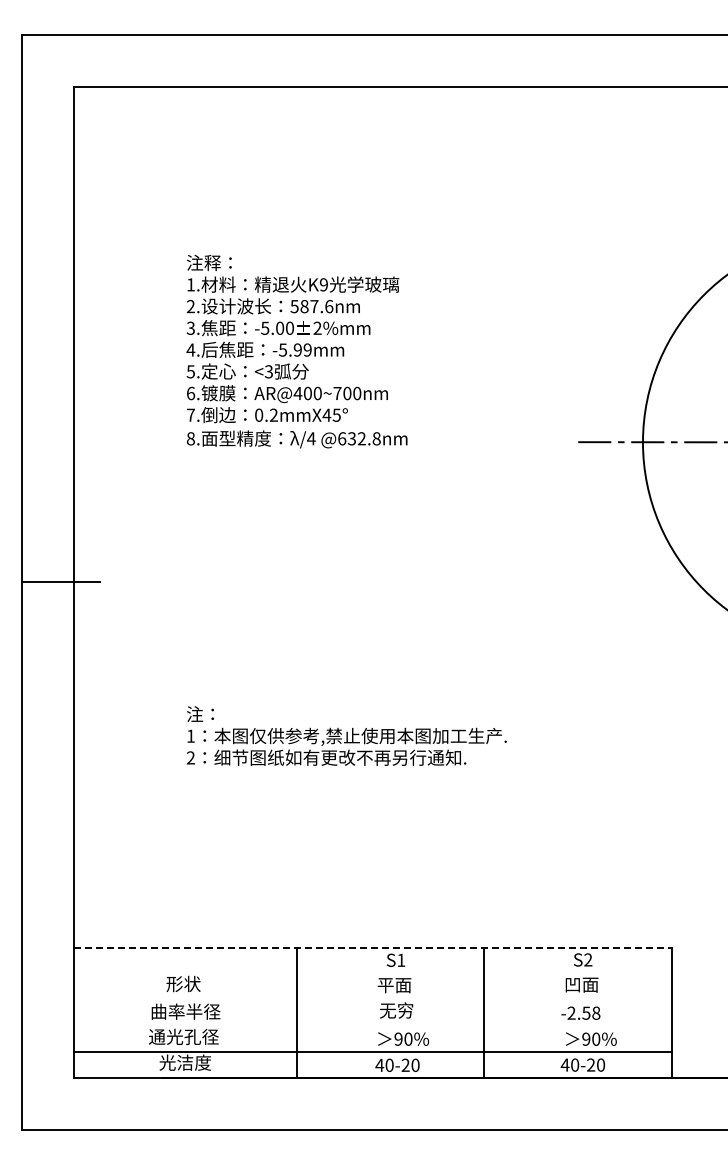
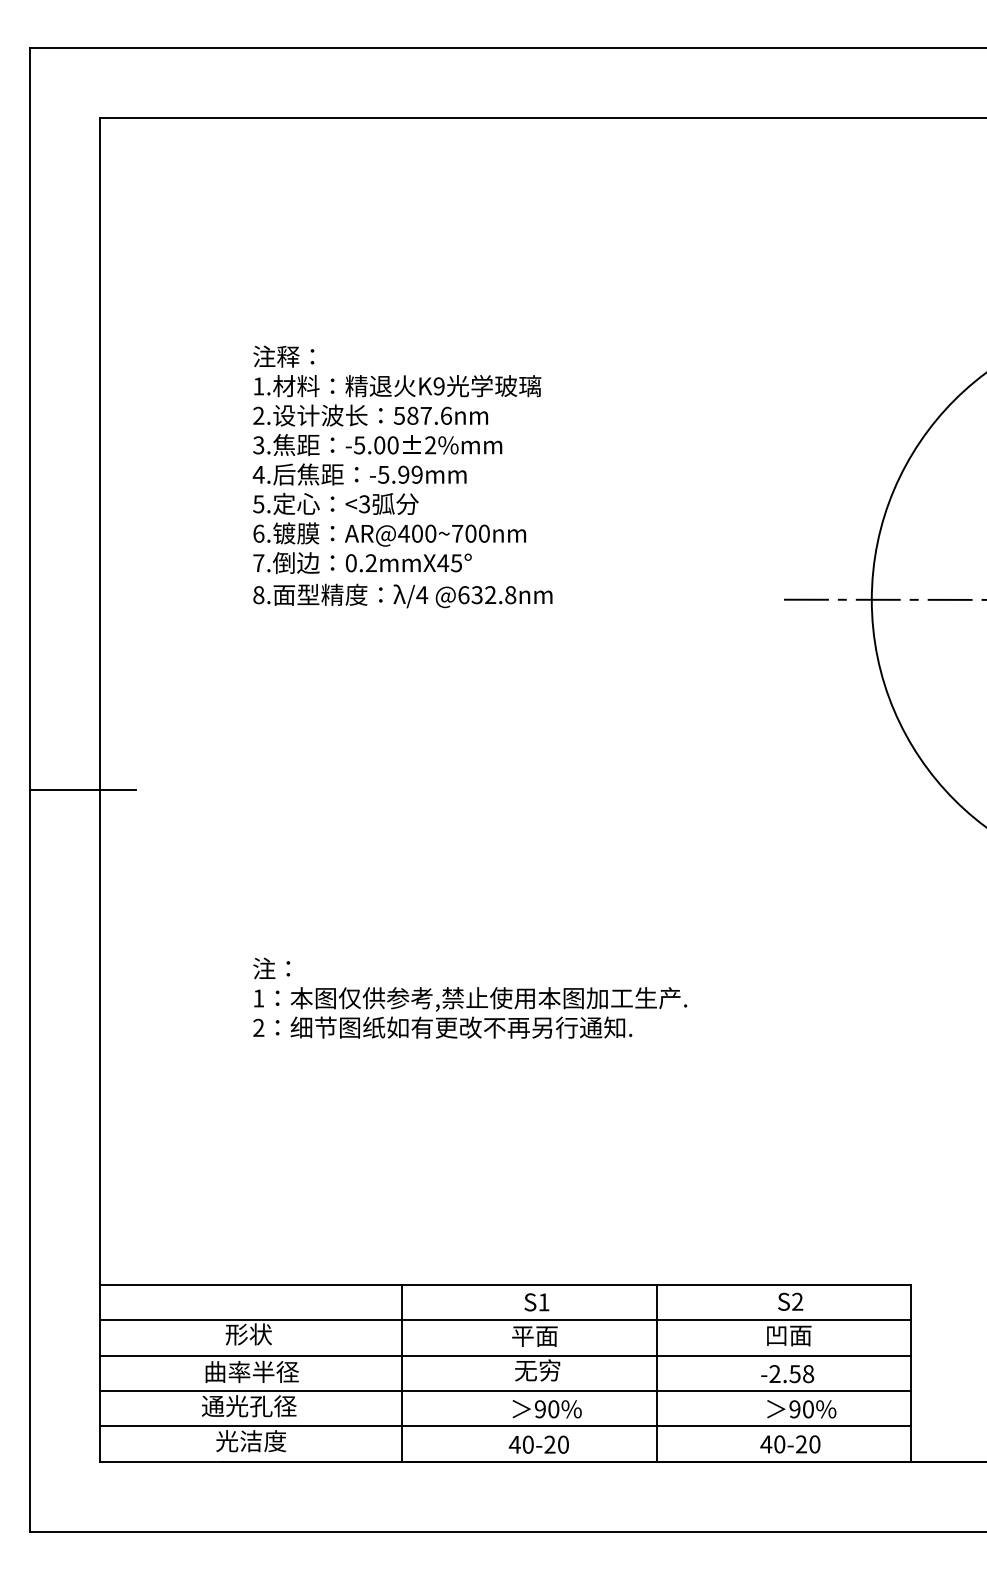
line: (373, 947) -> (506, 1284), dashed -> solid
line: (372, 973) -> (505, 1320), added
line: (372, 999) -> (505, 1355), added
line: (372, 1025) -> (505, 1390), added

